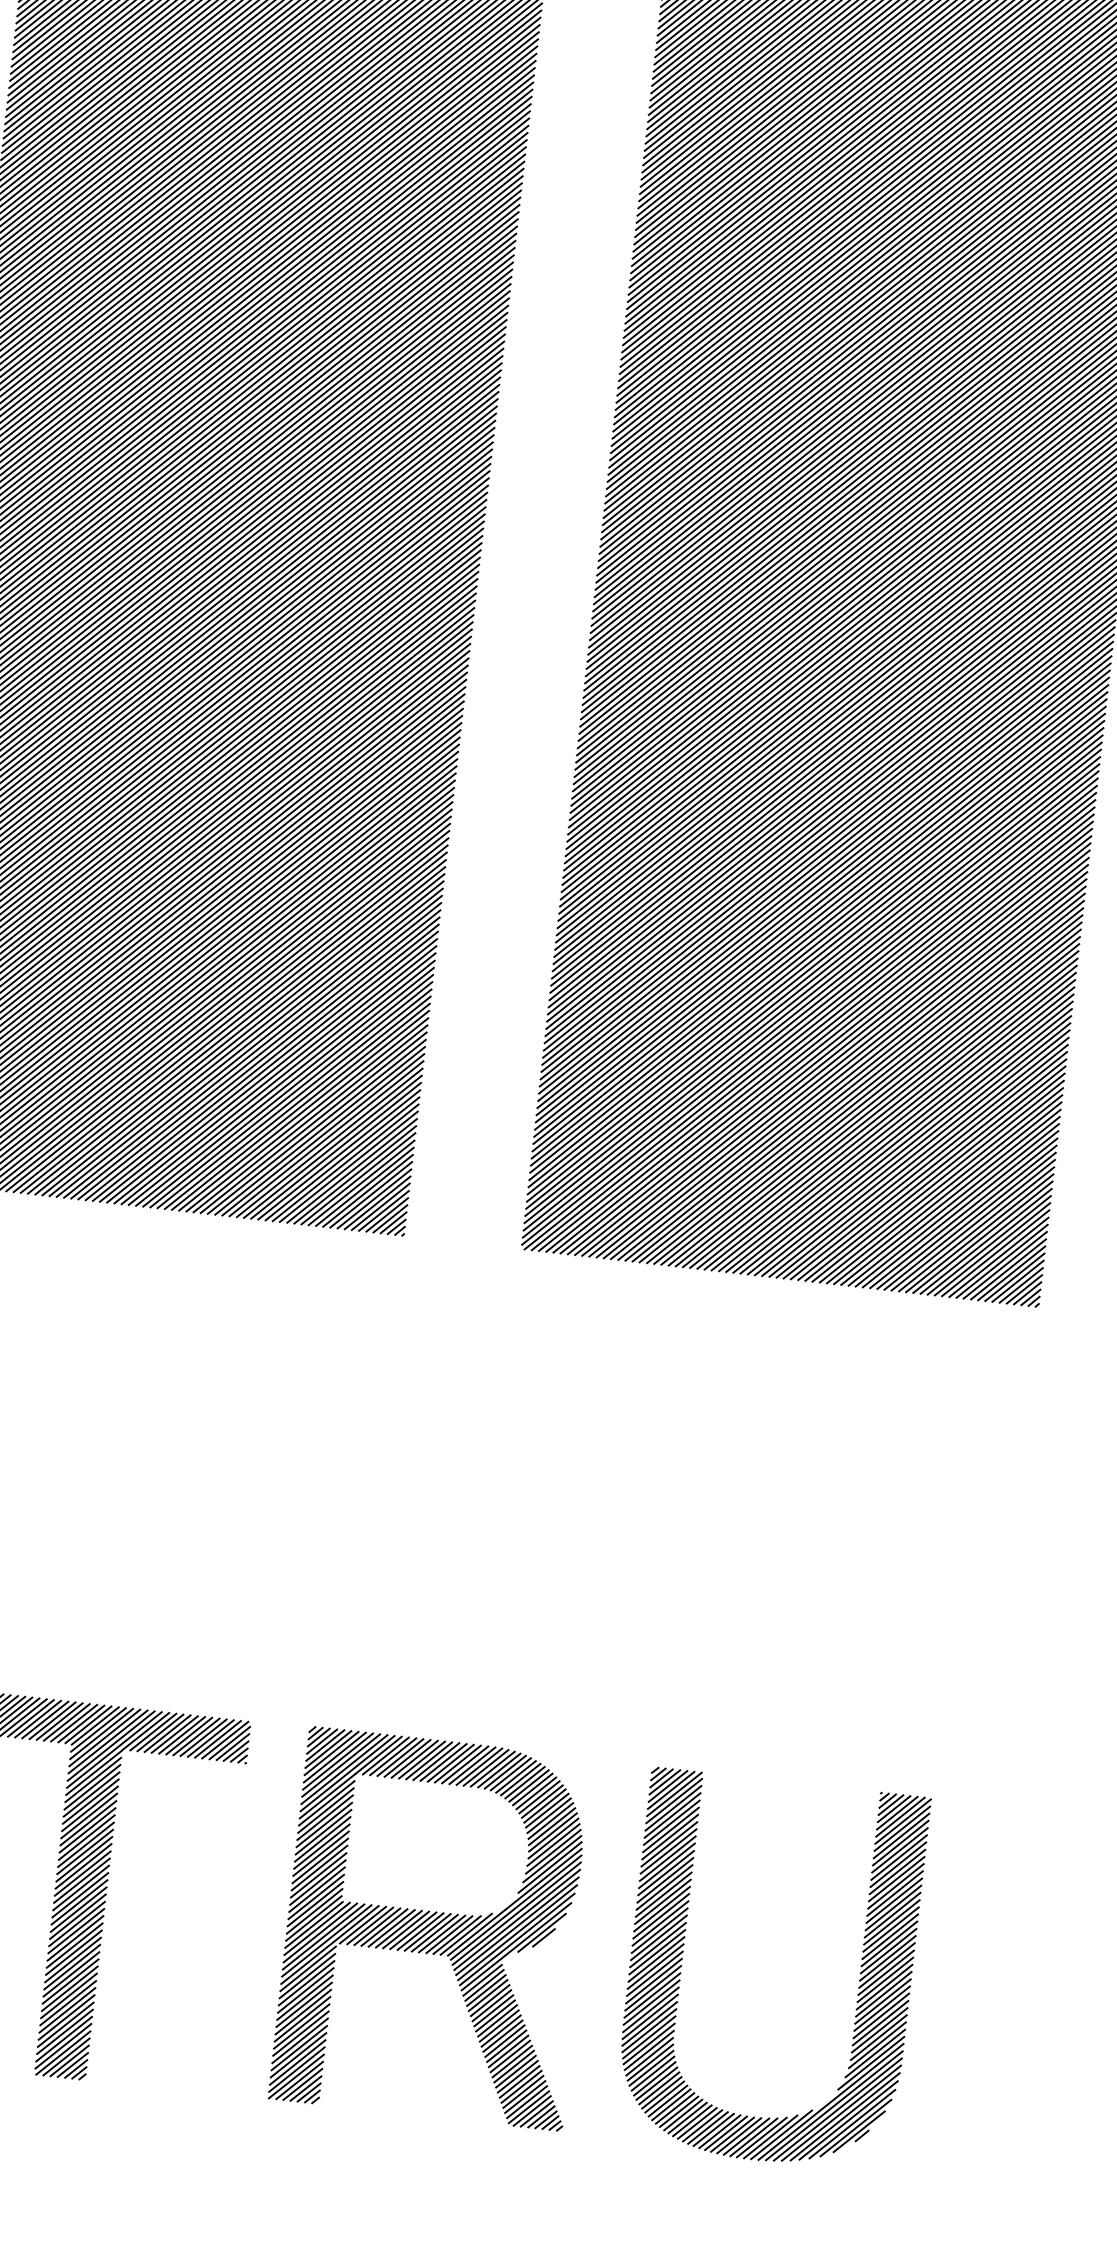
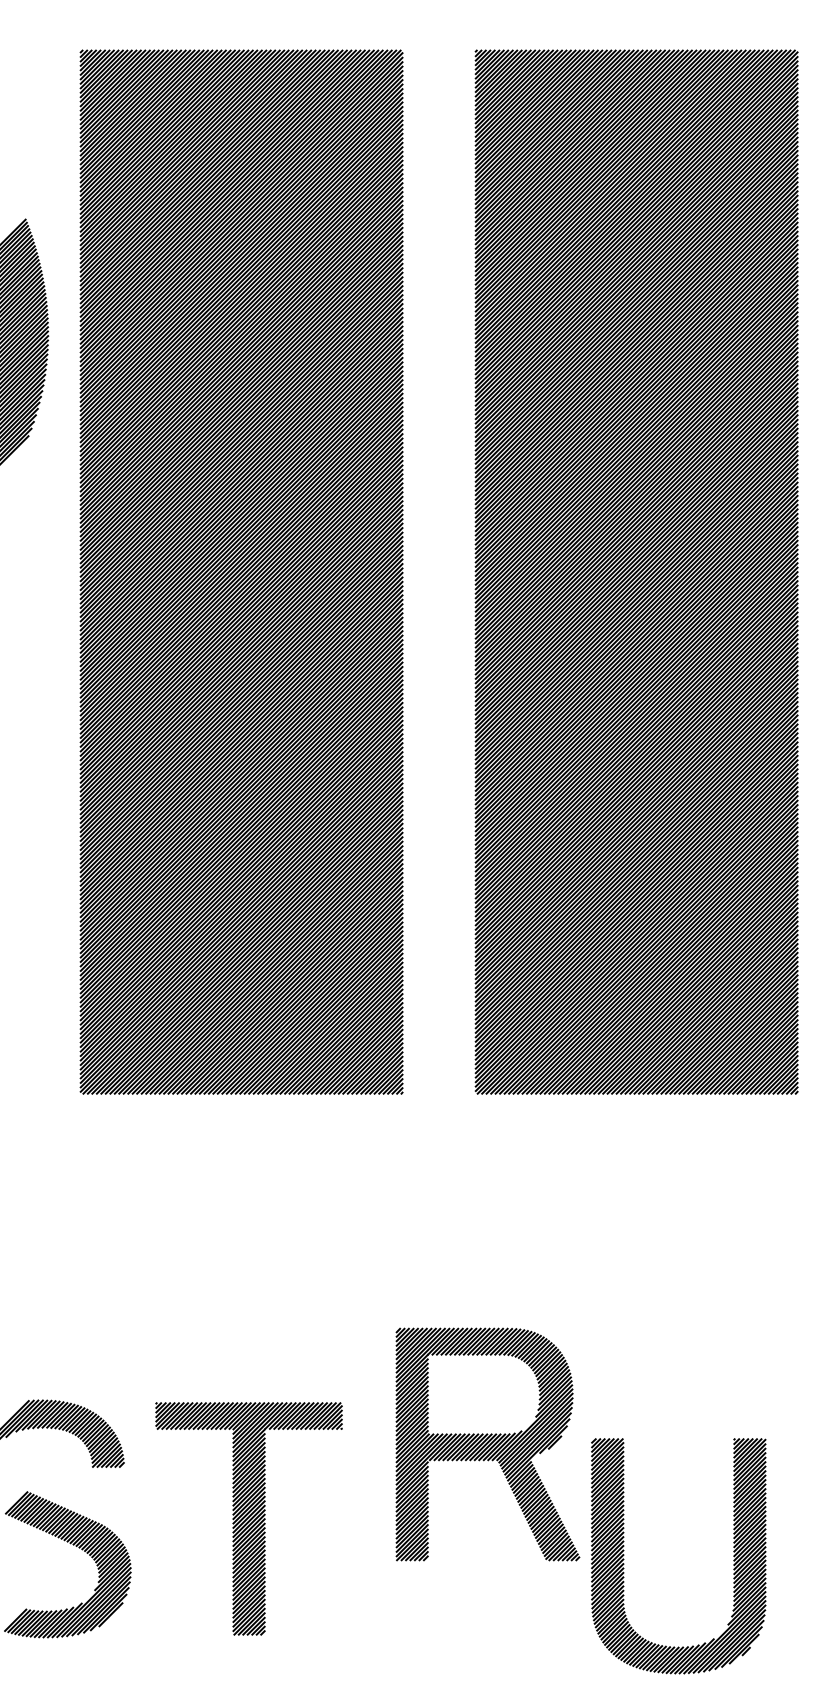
part: (435, 1928) -> (487, 1444), moved
part: (683, 1959) -> (624, 1555), moved

